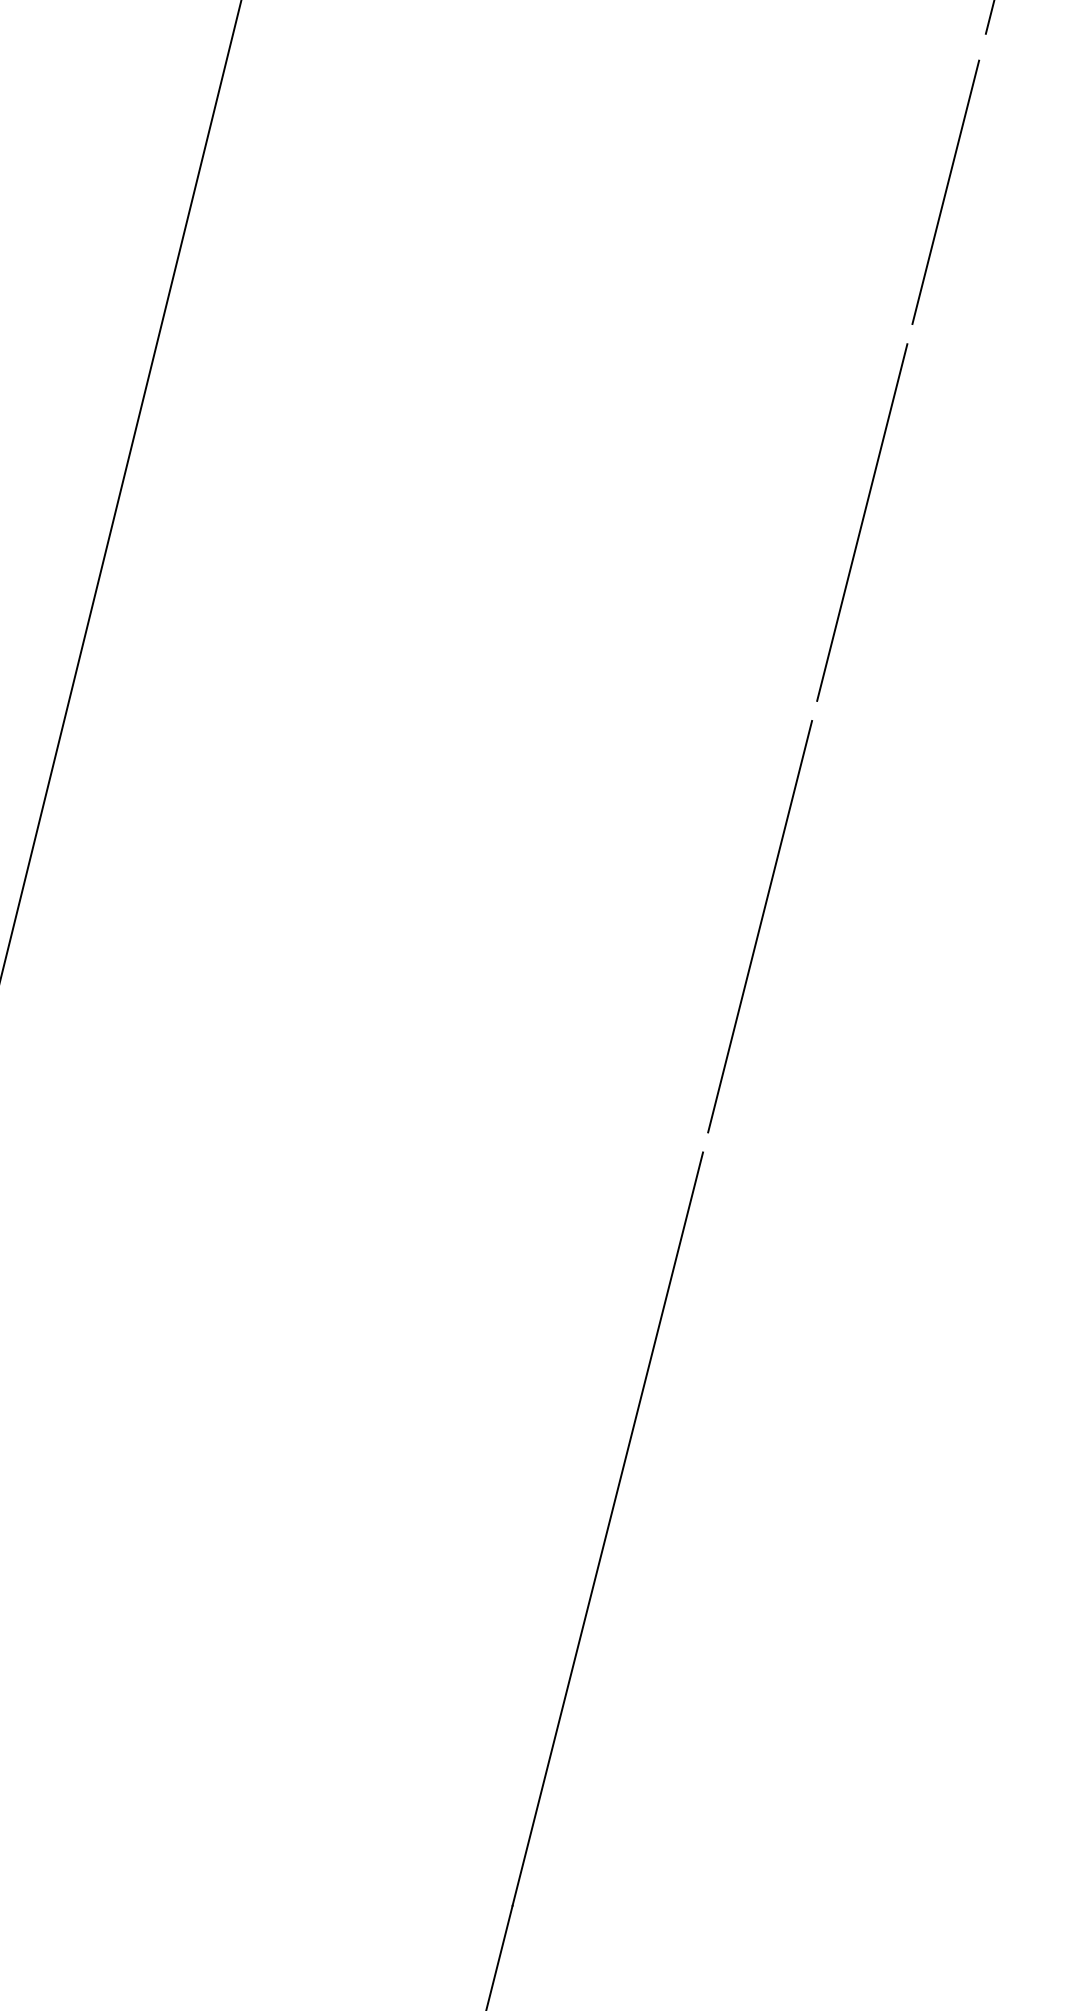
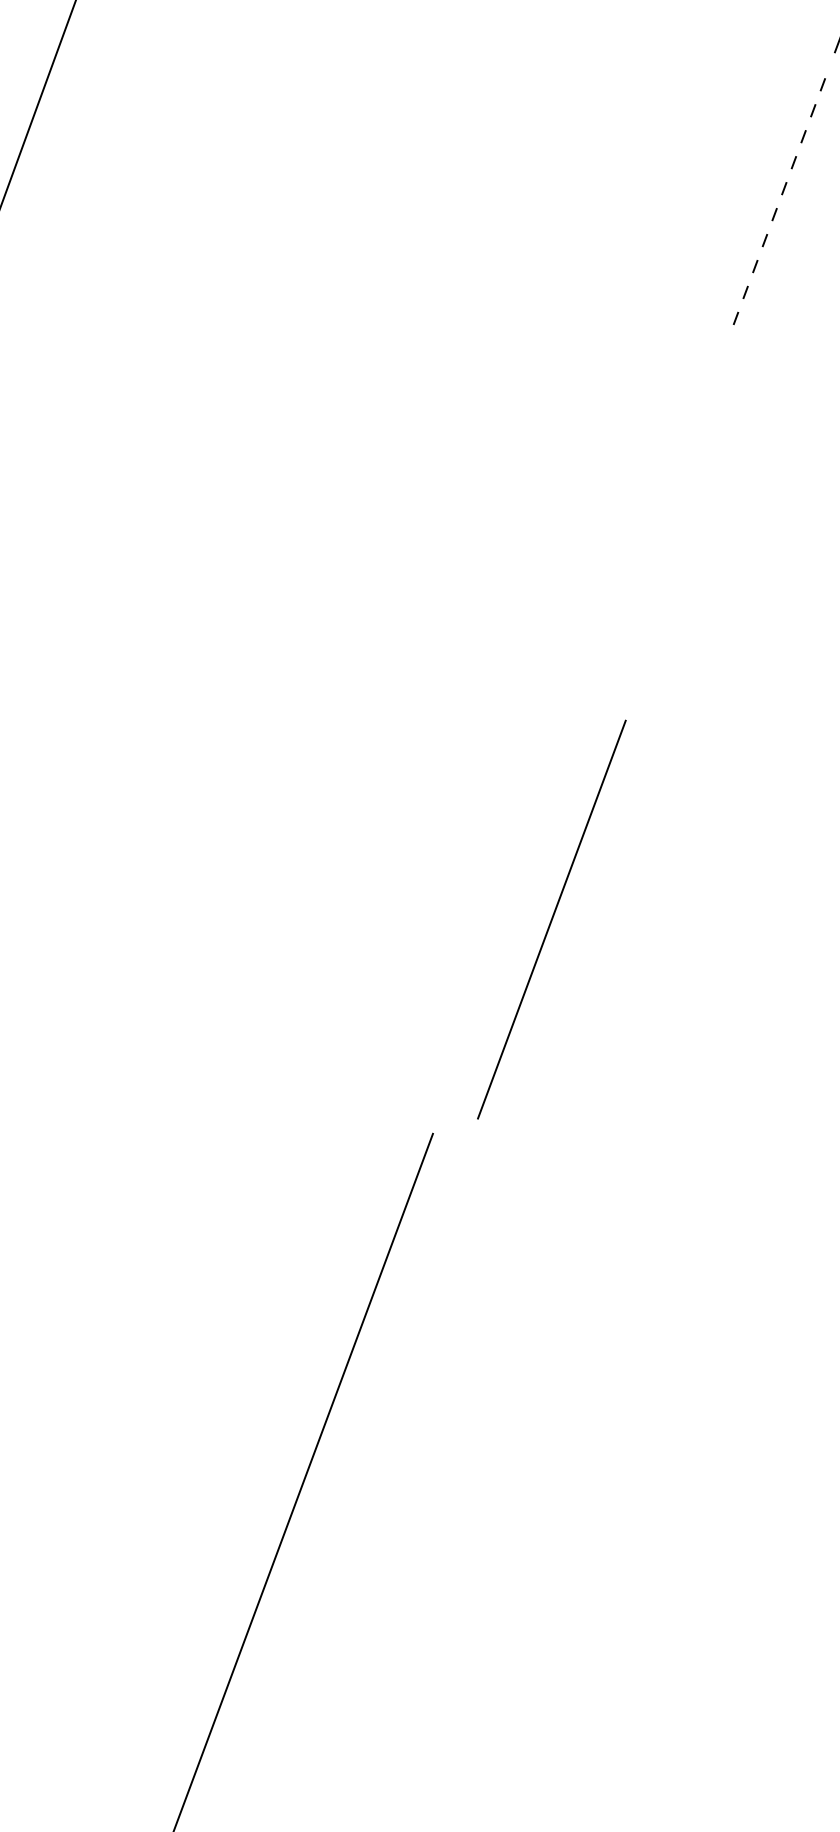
line: (945, 192) -> (777, 205), solid -> dashed
line: (862, 522) -> (659, 524), removed
line: (759, 926) -> (551, 919), moved

